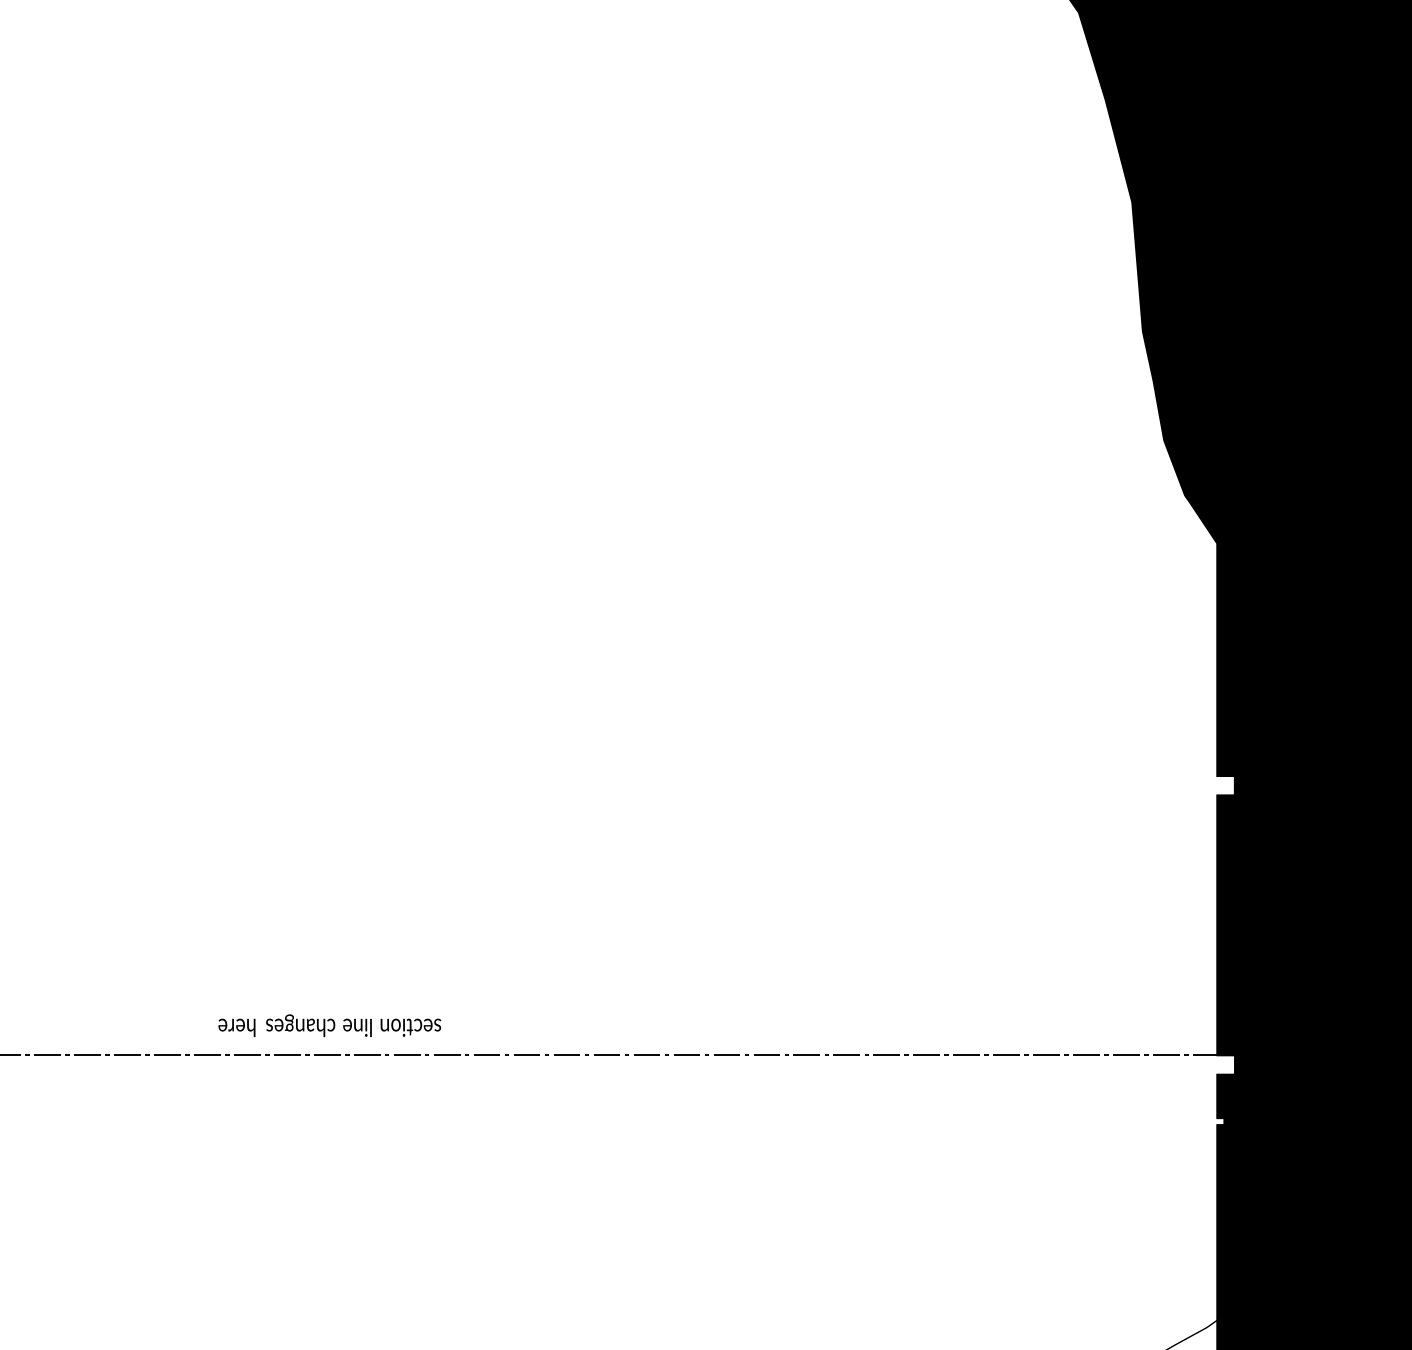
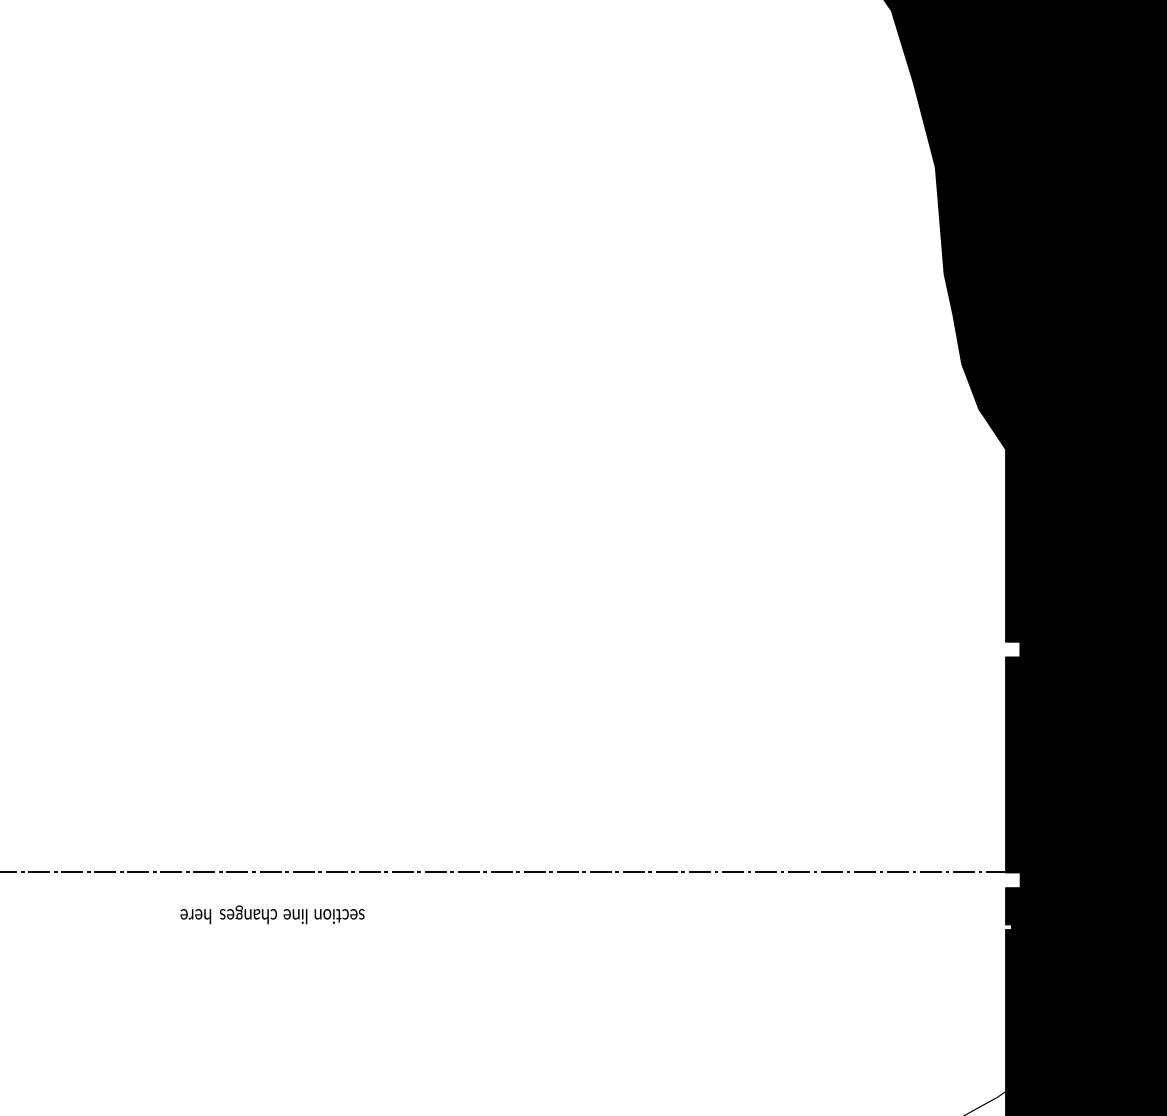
text: (329, 1025) -> (272, 914), moved

